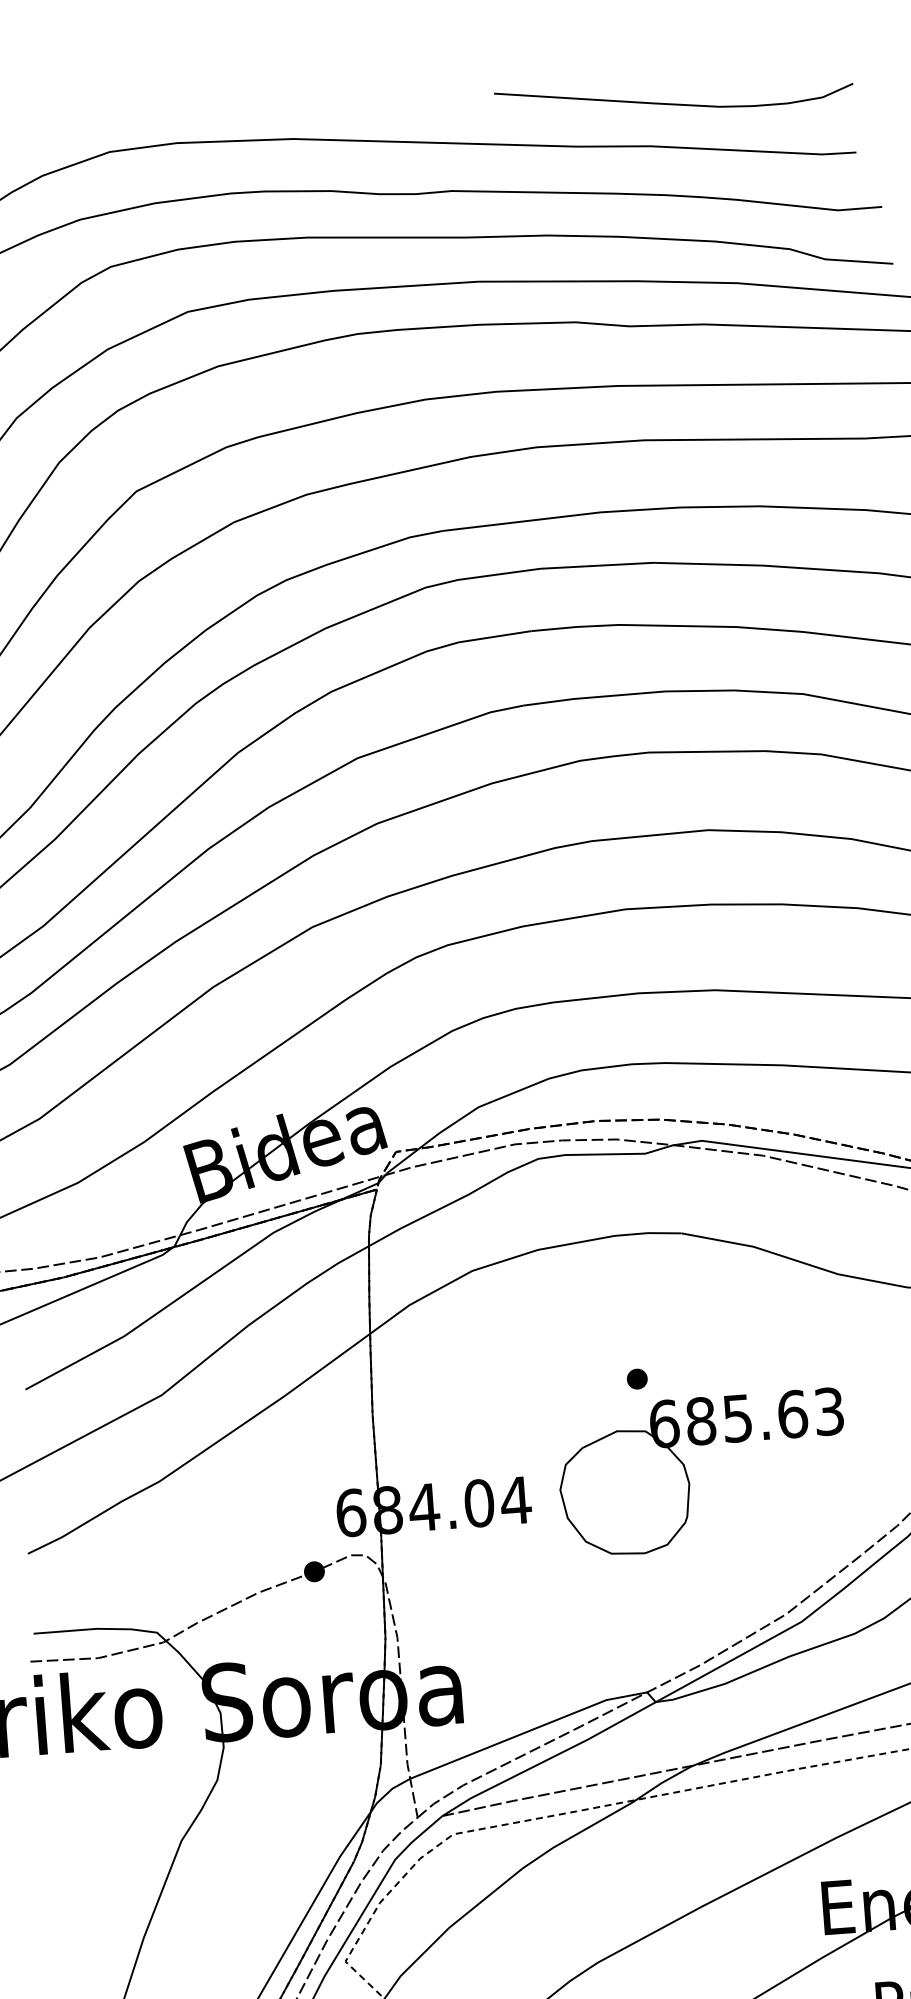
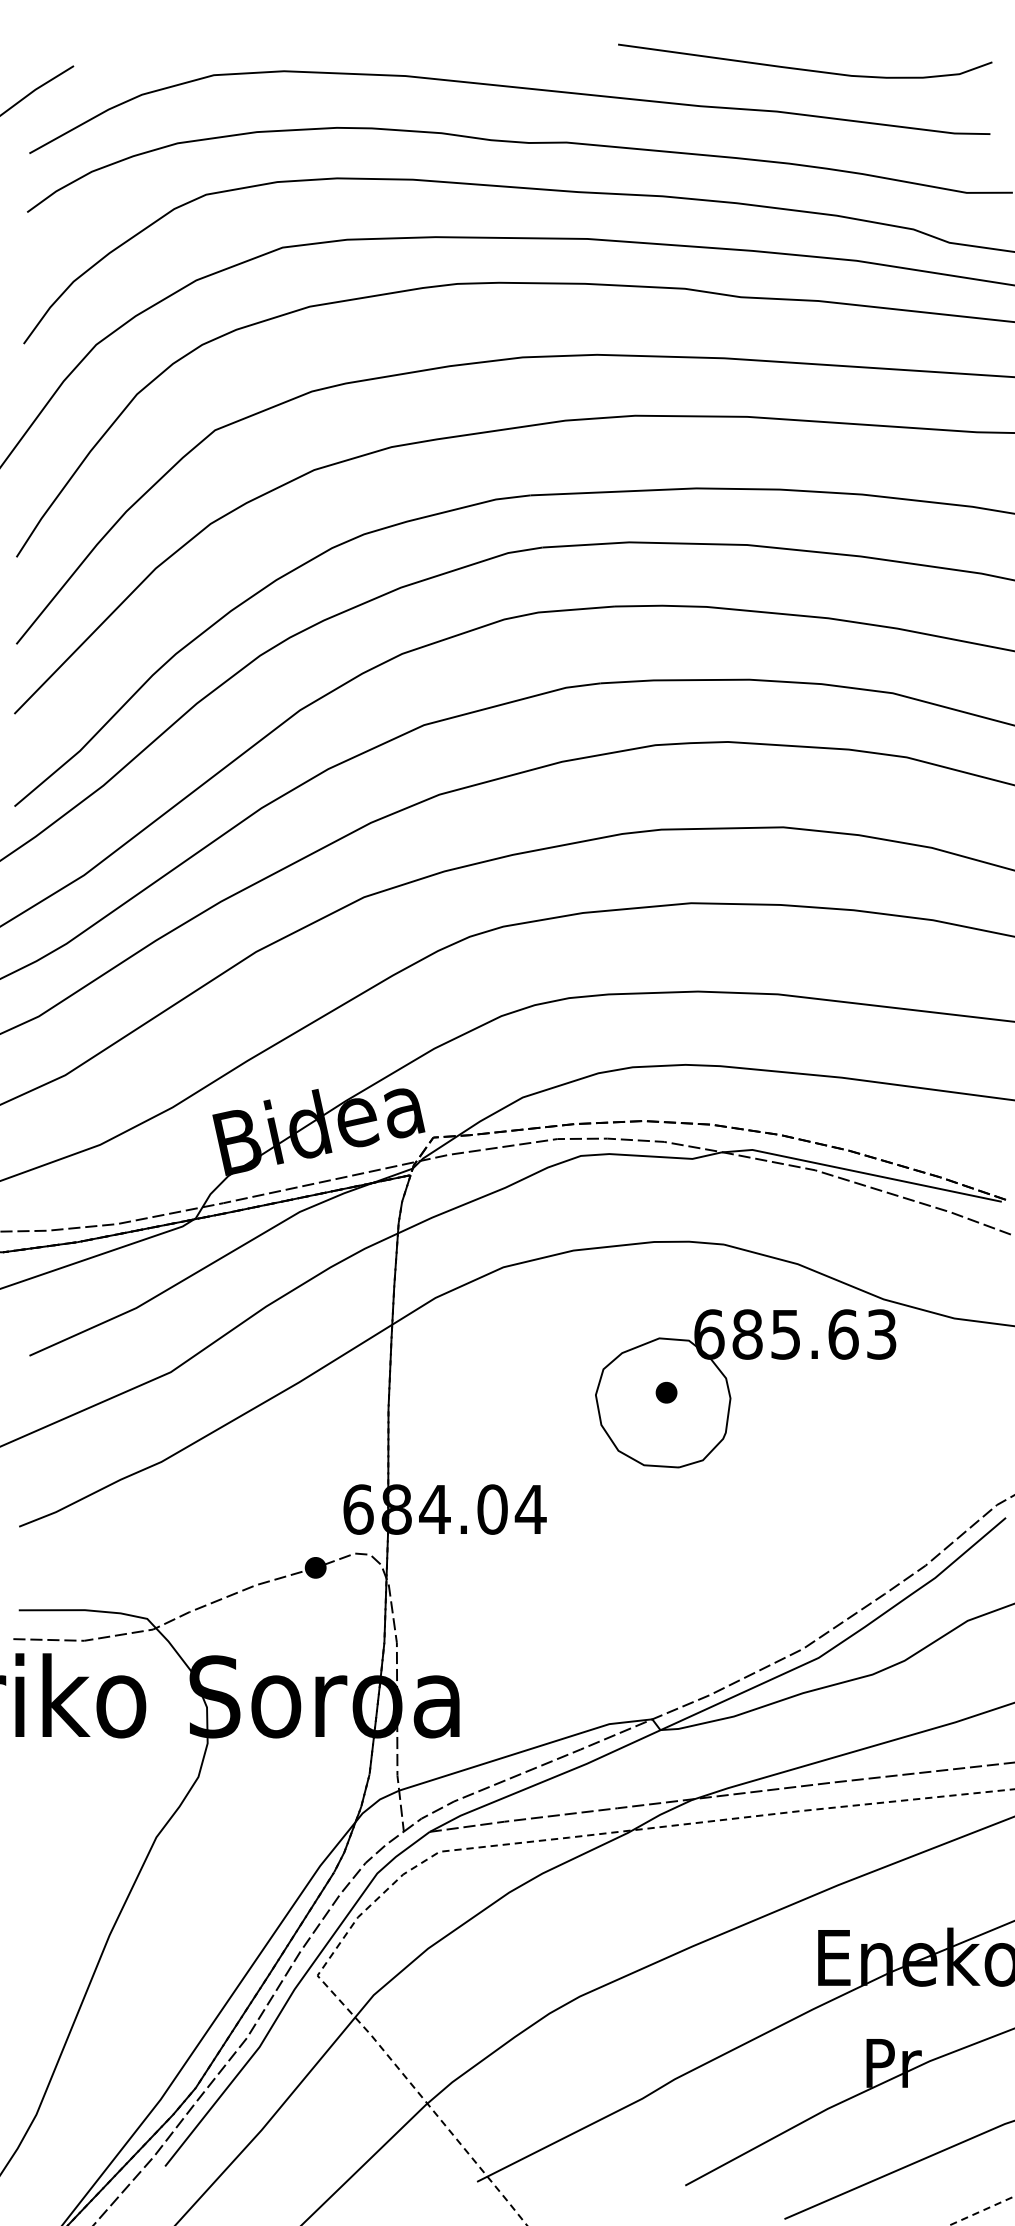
part: (688, 1477) -> (730, 1392), moved

